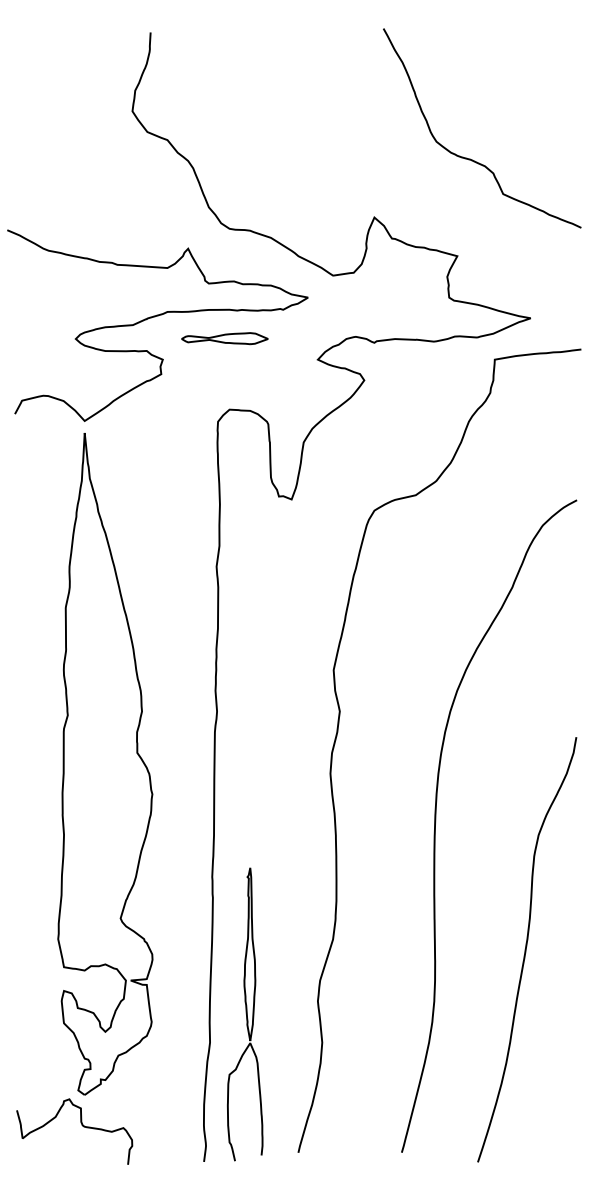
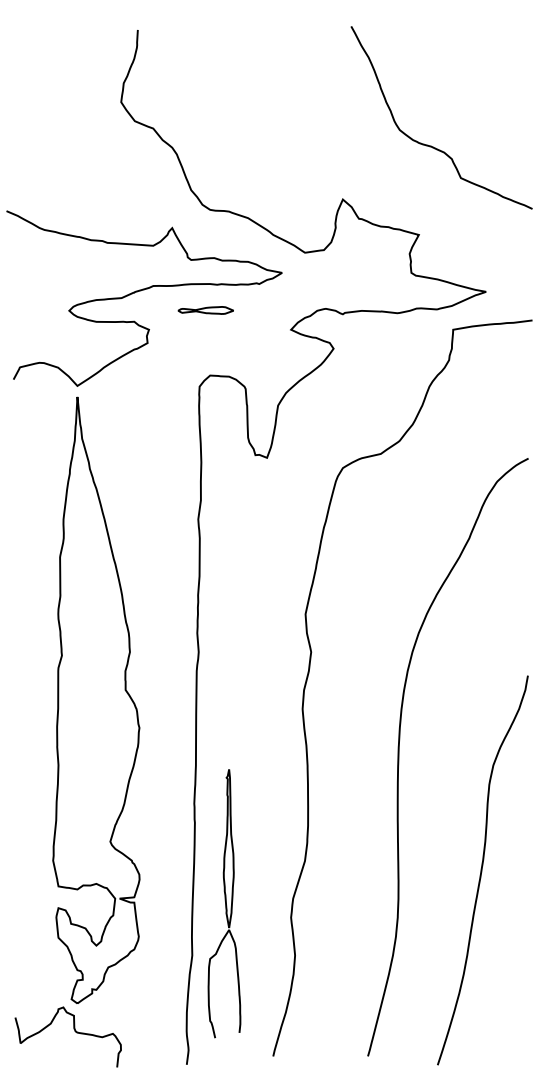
part: (224, 338) -> (205, 310), size x0.7
part: (245, 1014) -> (224, 903), moved

